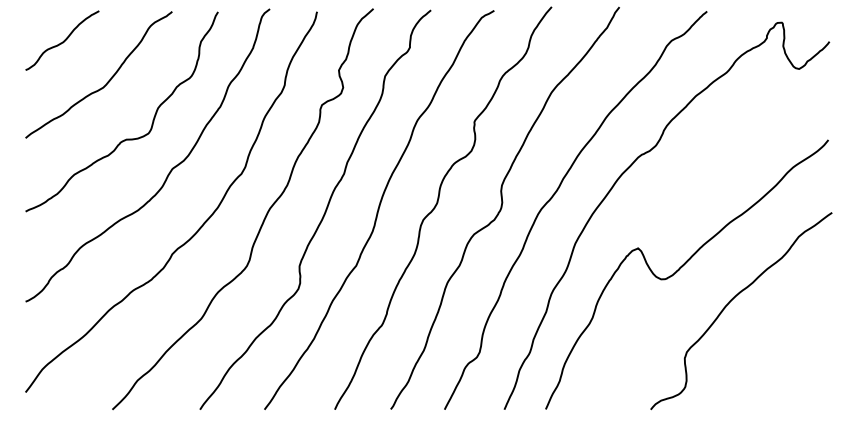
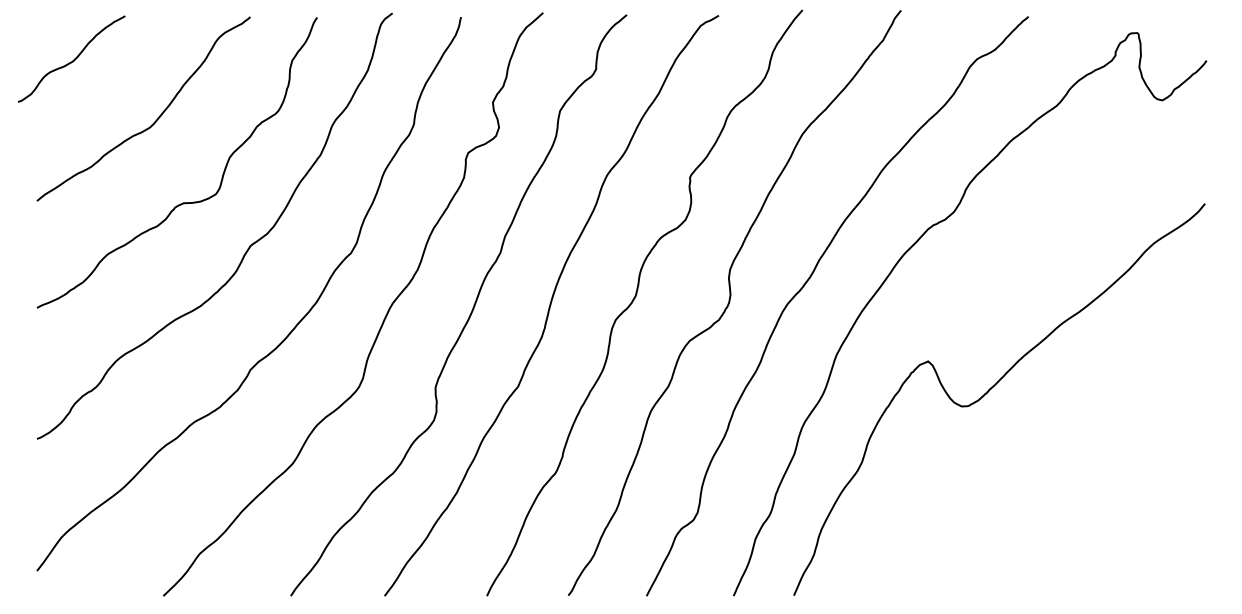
curve: (63, 40) -> (73, 58), moved
curve: (731, 301) -> (1064, 438), removed

